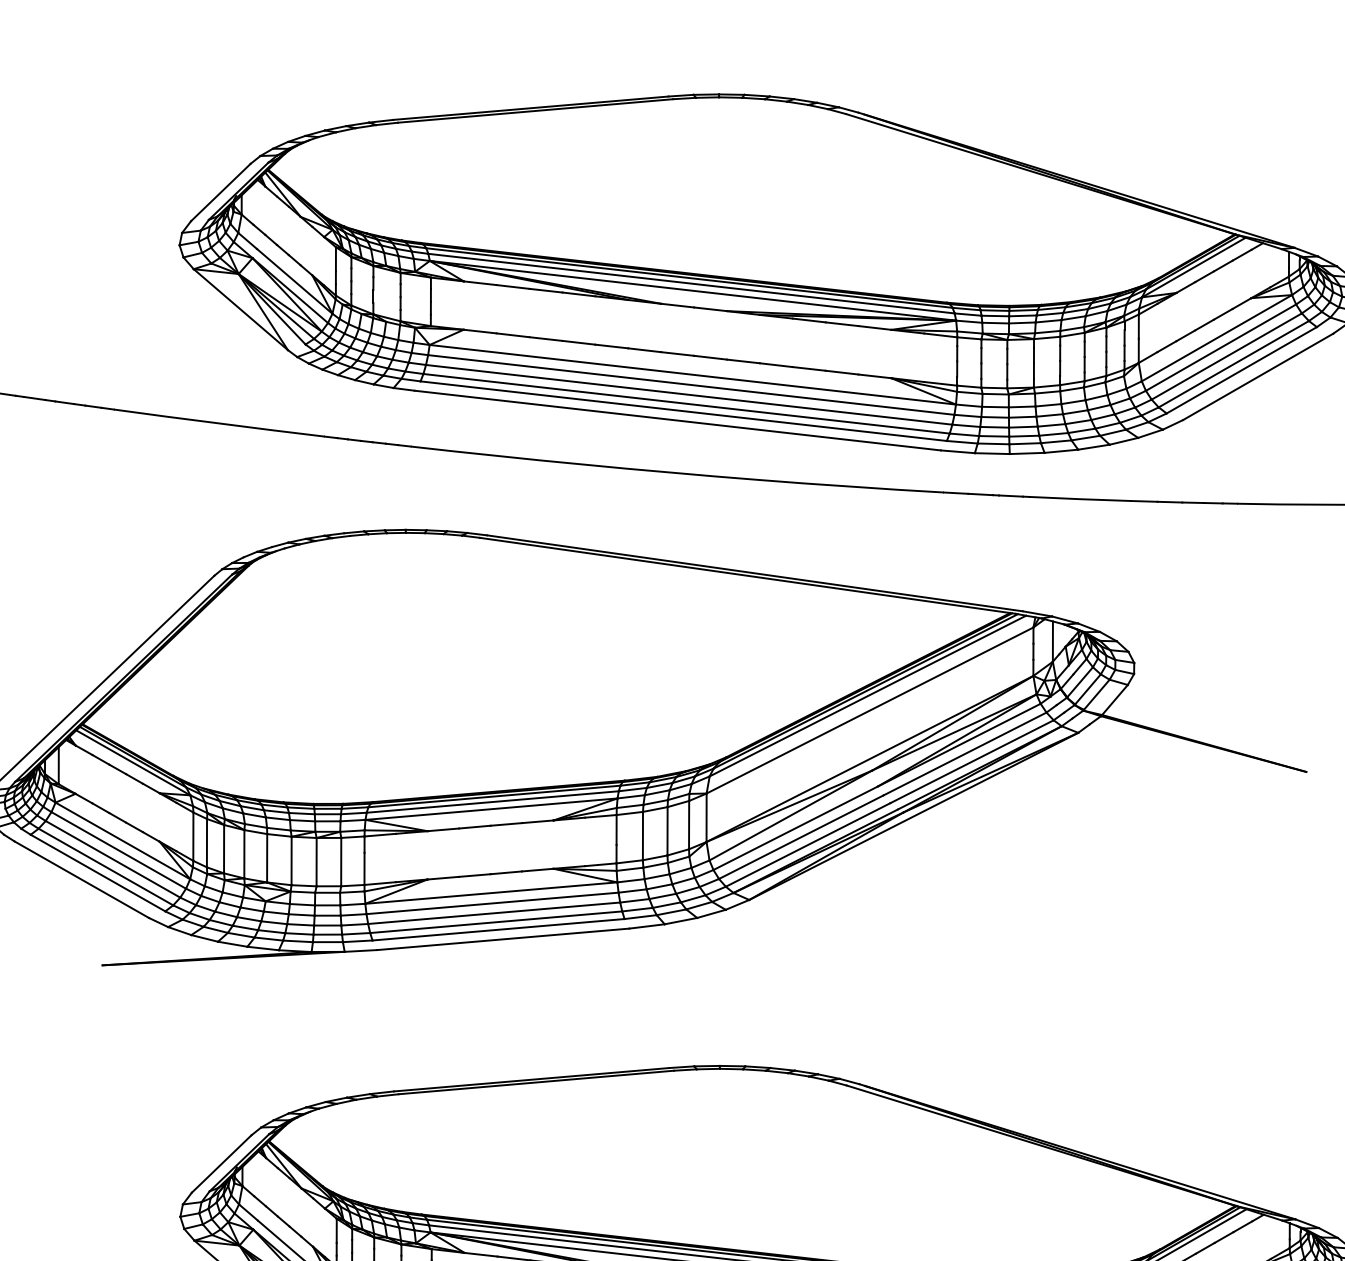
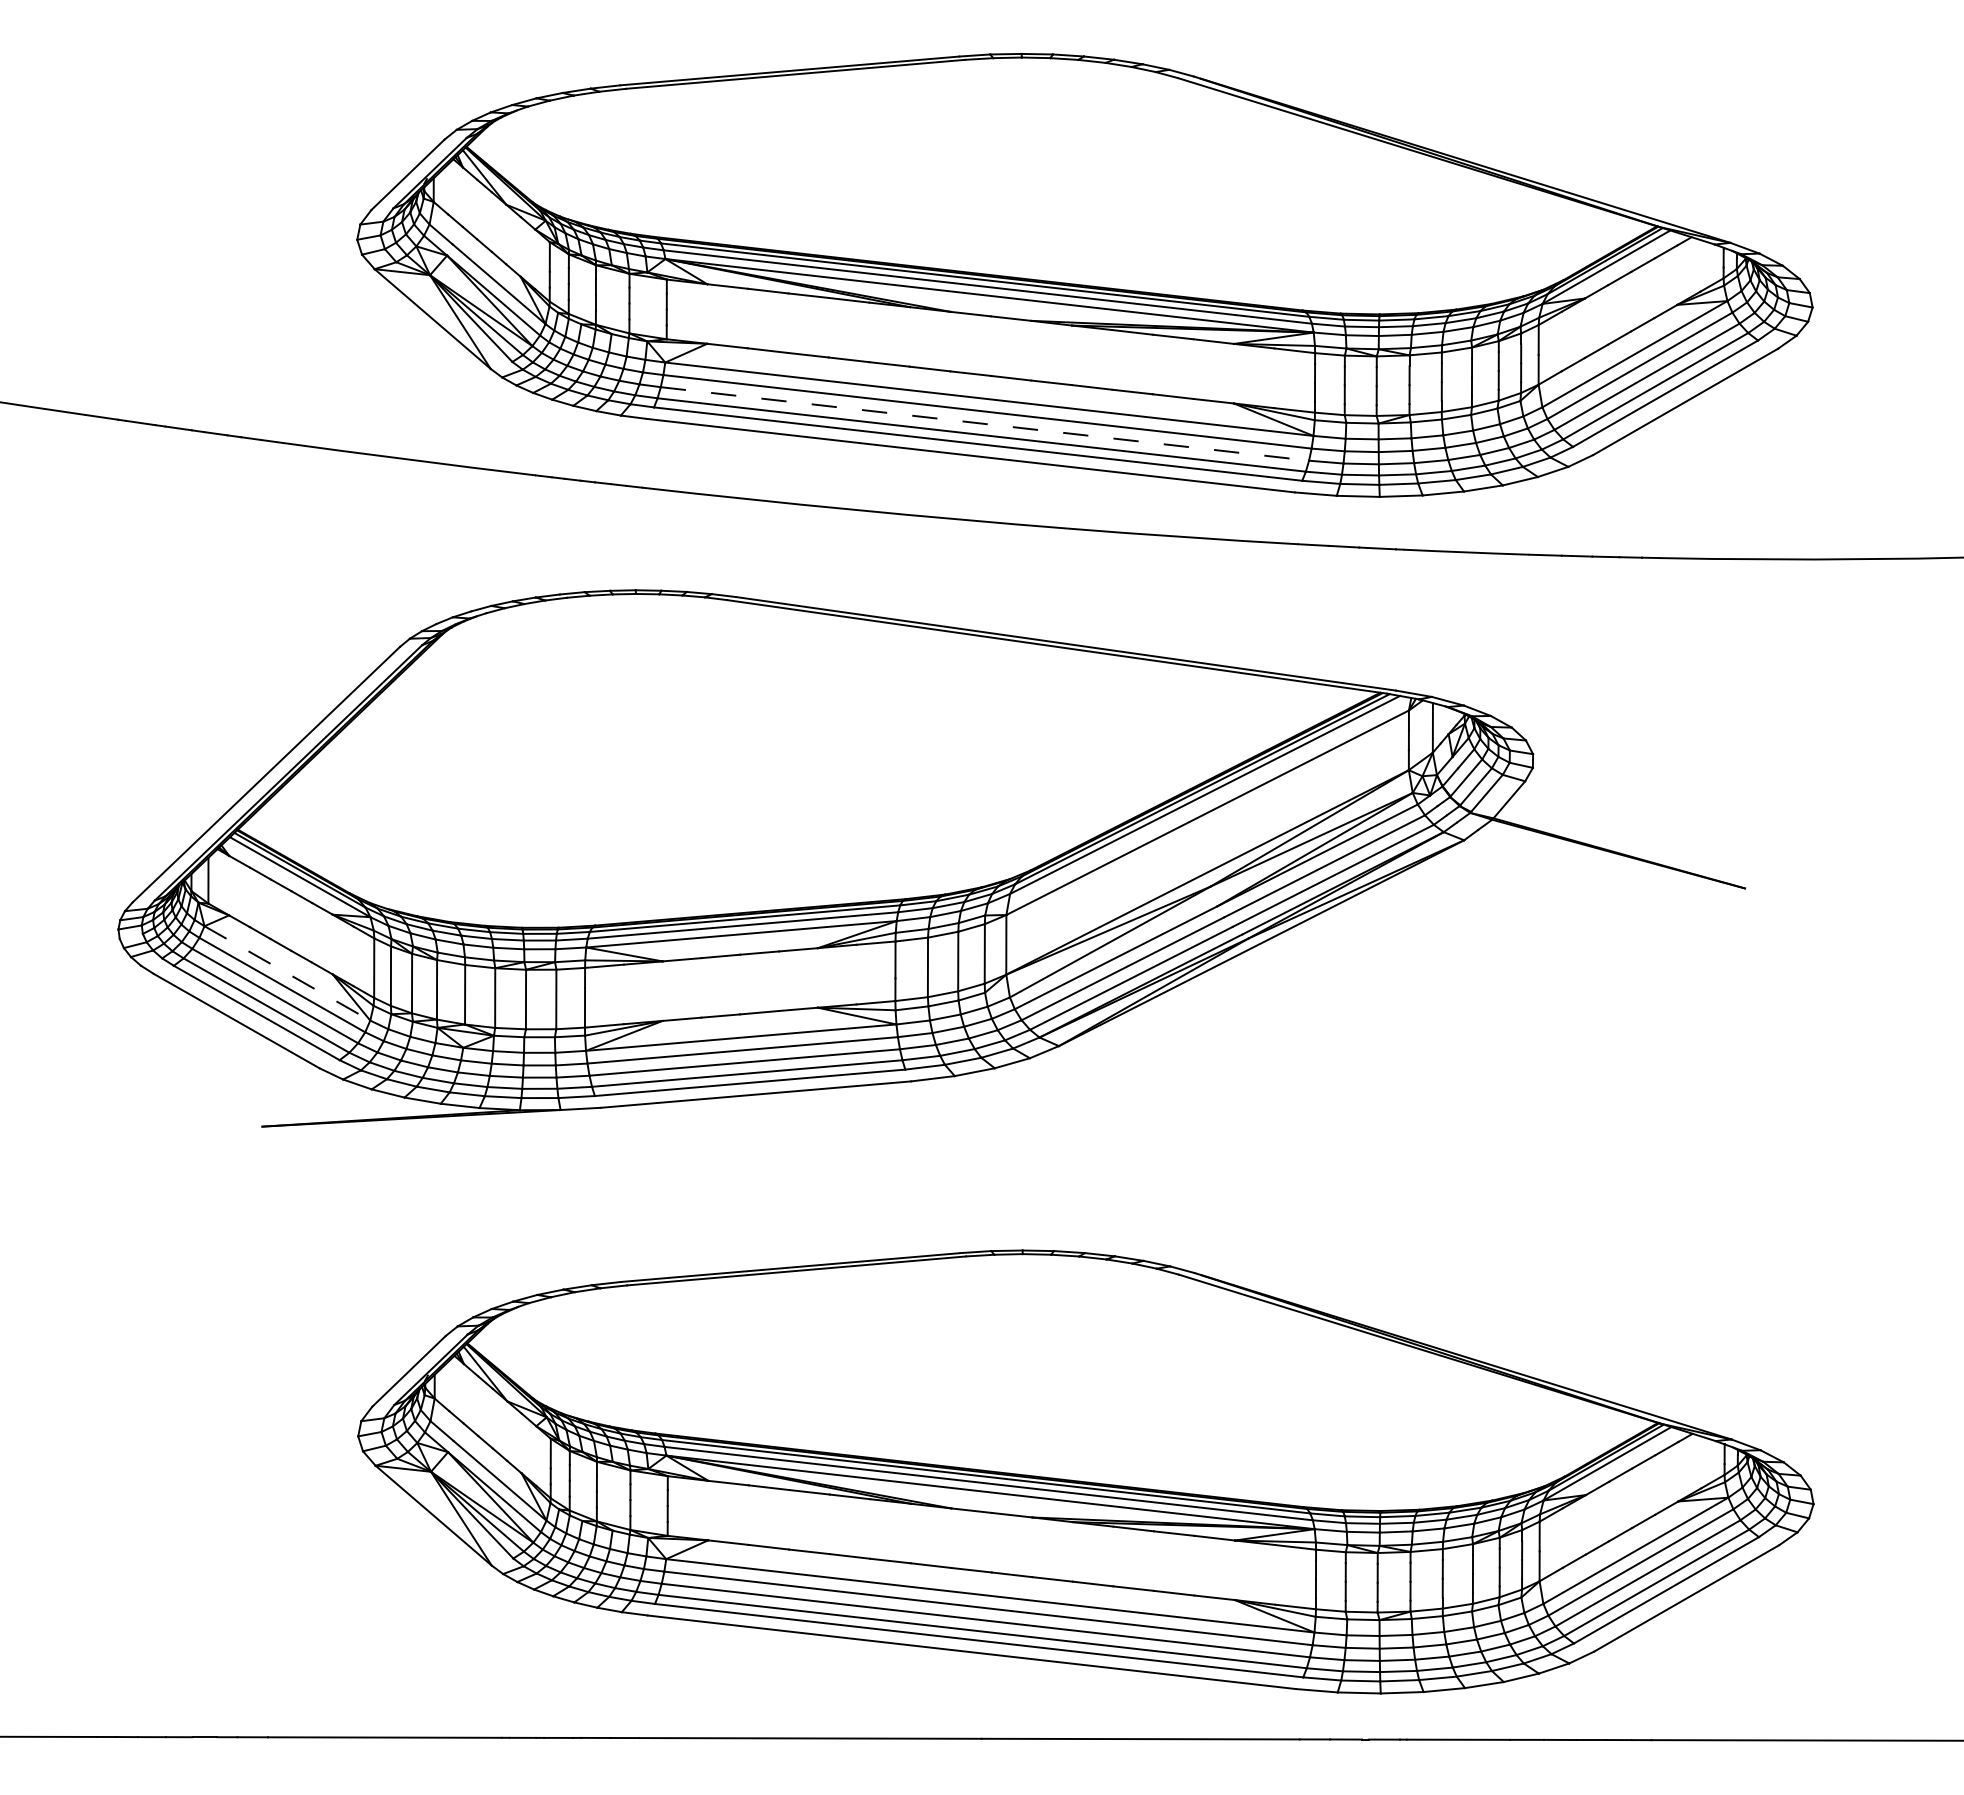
line: (689, 395) -> (985, 424), solid -> dashed
line: (122, 841) -> (287, 973), solid -> dashed

